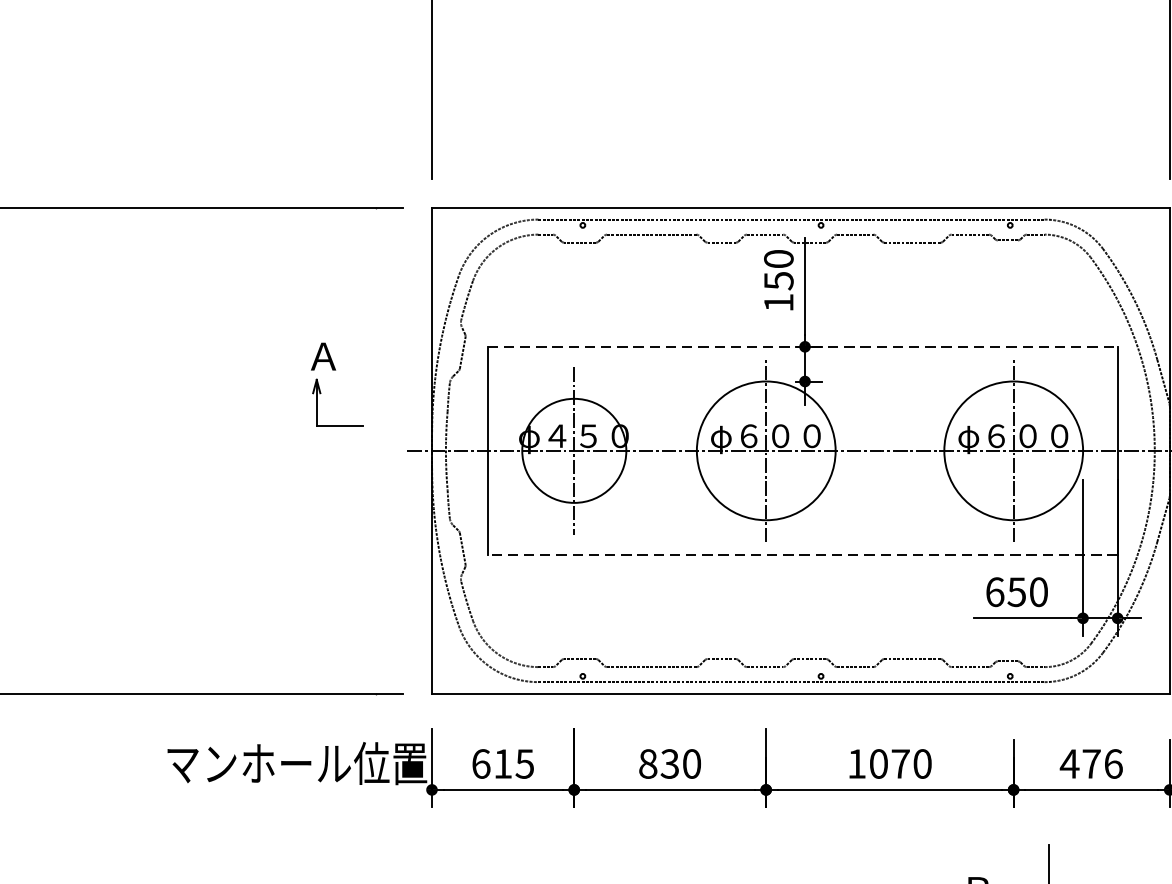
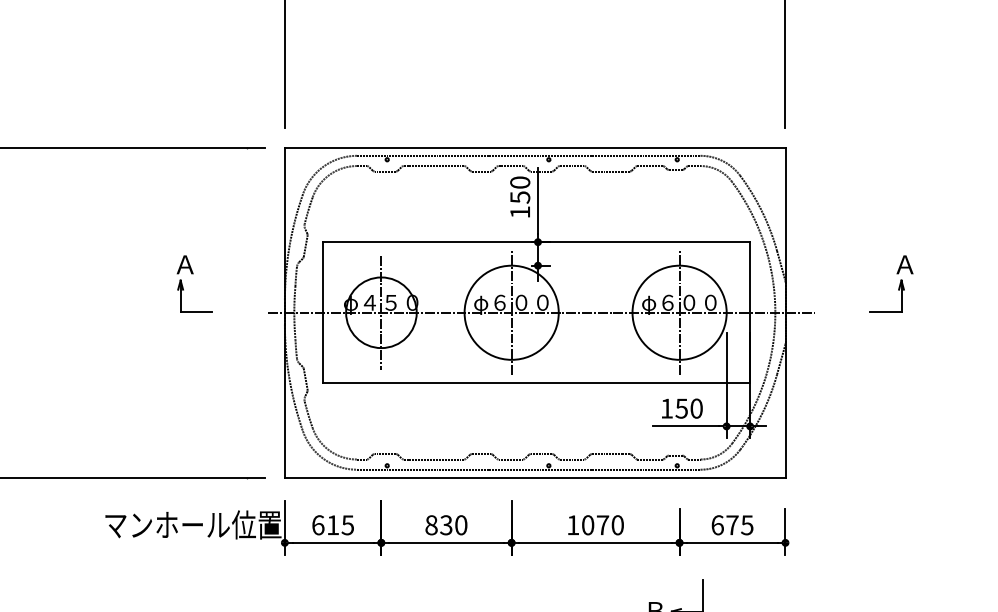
line: (802, 347) -> (536, 242), dashed -> solid
part: (335, 370) -> (193, 274), moved
line: (802, 555) -> (536, 383), dashed -> solid
text: (995, 591) -> (667, 408), 650 -> 150
text: (1090, 764) -> (731, 525), 476 -> 675

